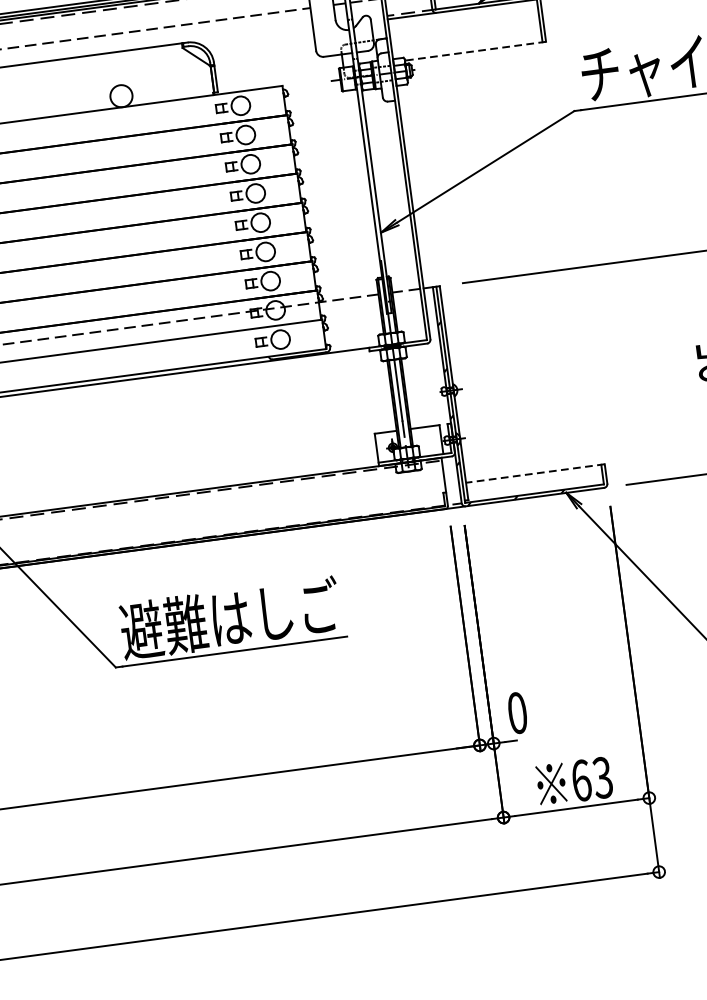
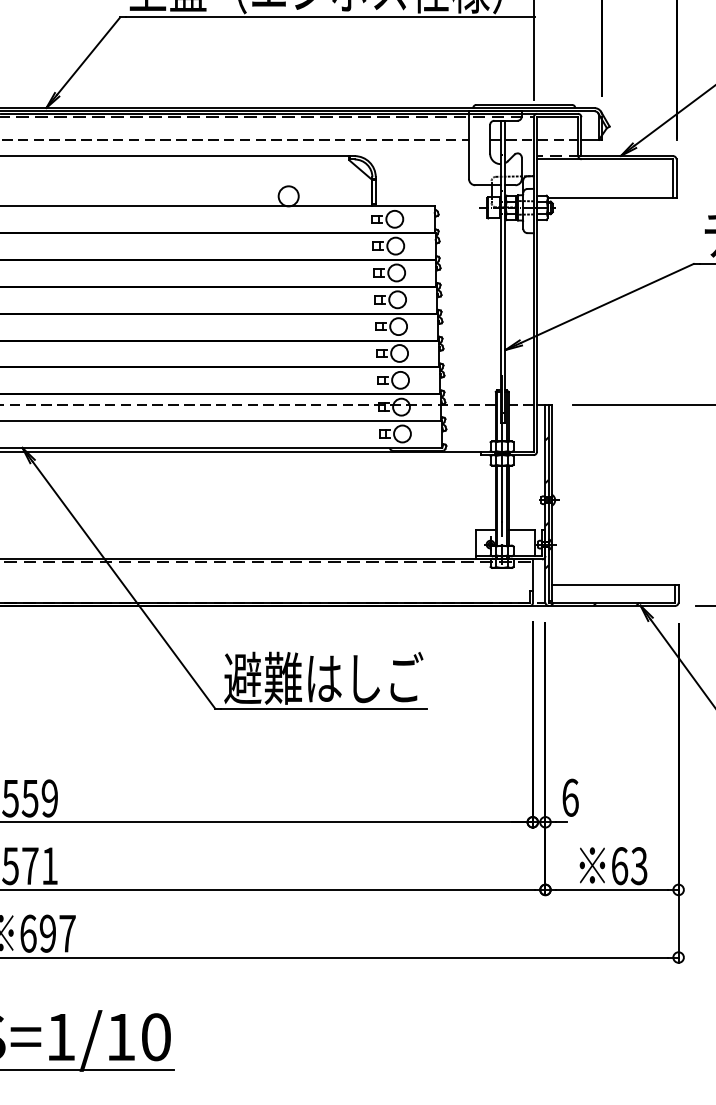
line: (474, 51) -> (611, 198), dashed -> solid
line: (534, 473) -> (614, 584), dashed -> solid
text: (517, 712) -> (570, 797), 0 -> 6

